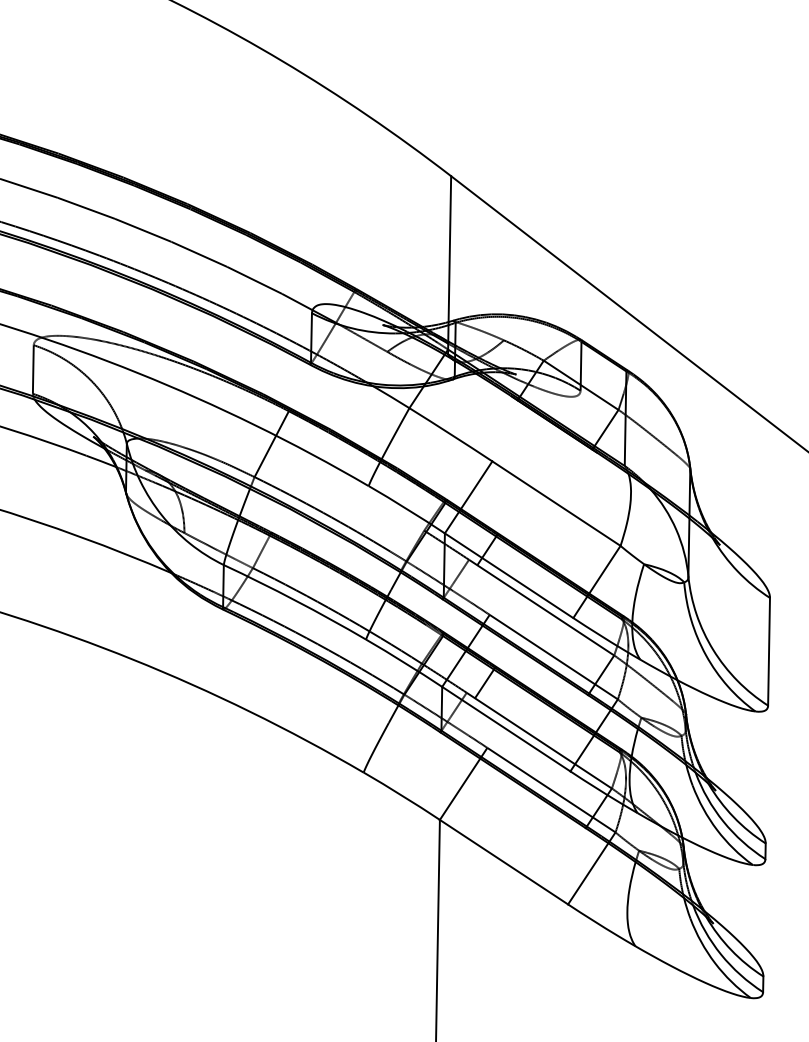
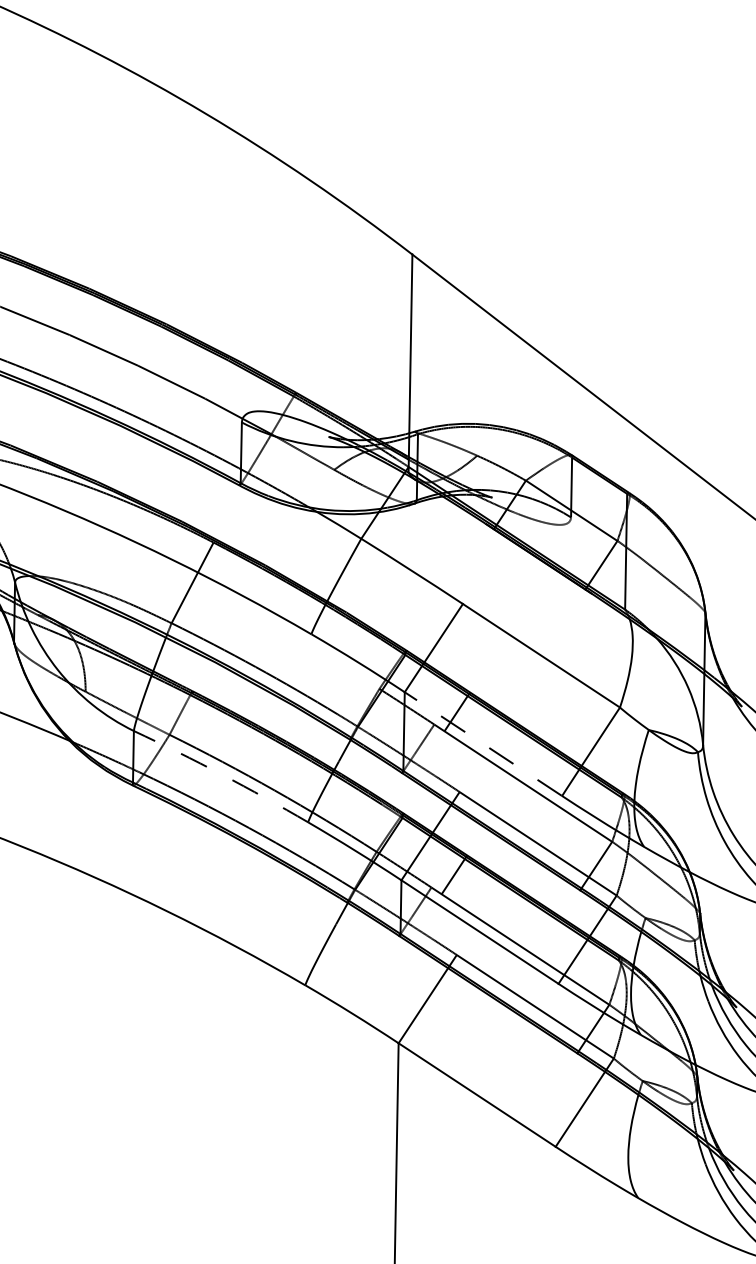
line: (508, 575) -> (482, 743), solid -> dashed
arc: (295, 600) -> (221, 774), solid -> dashed

